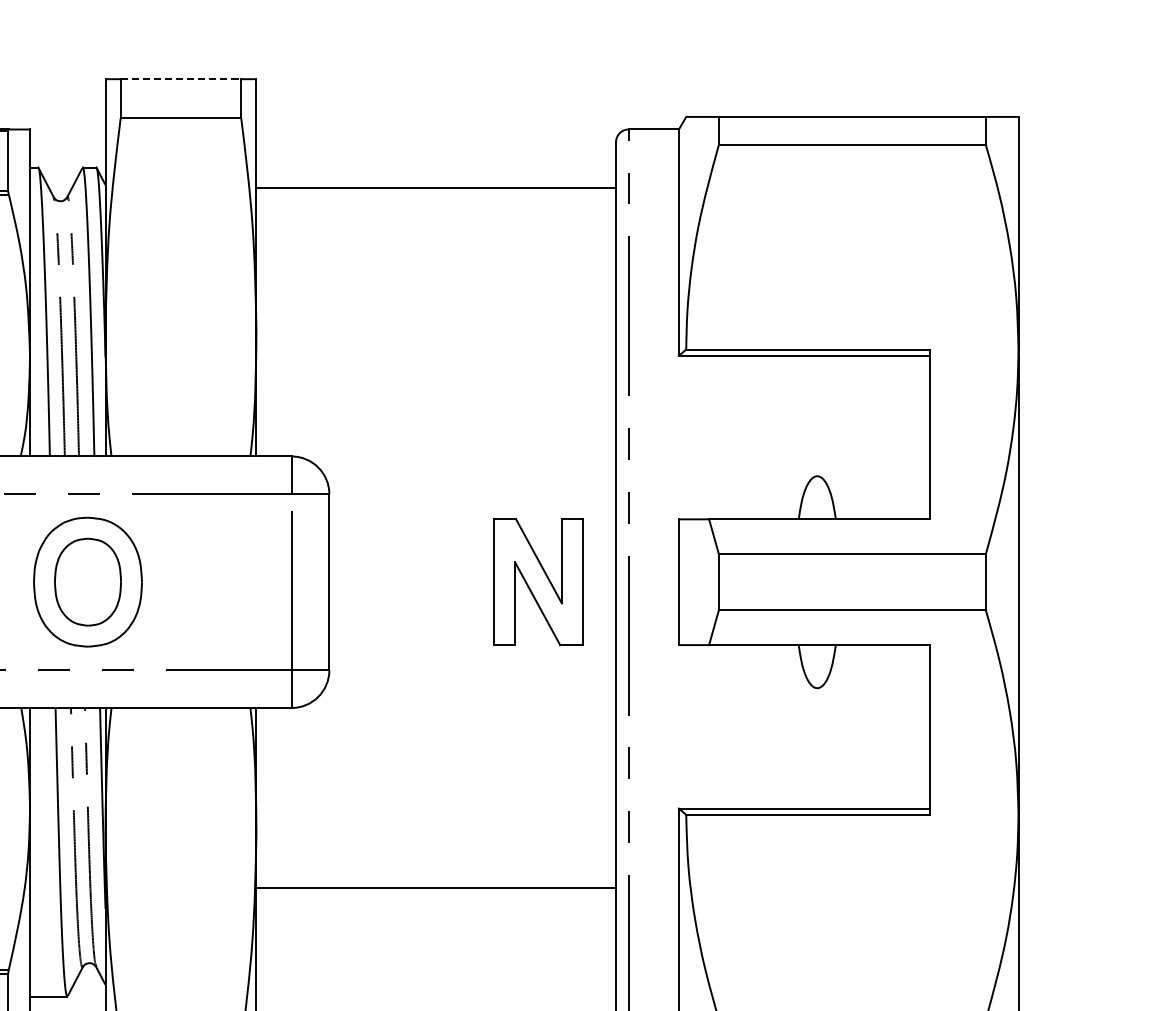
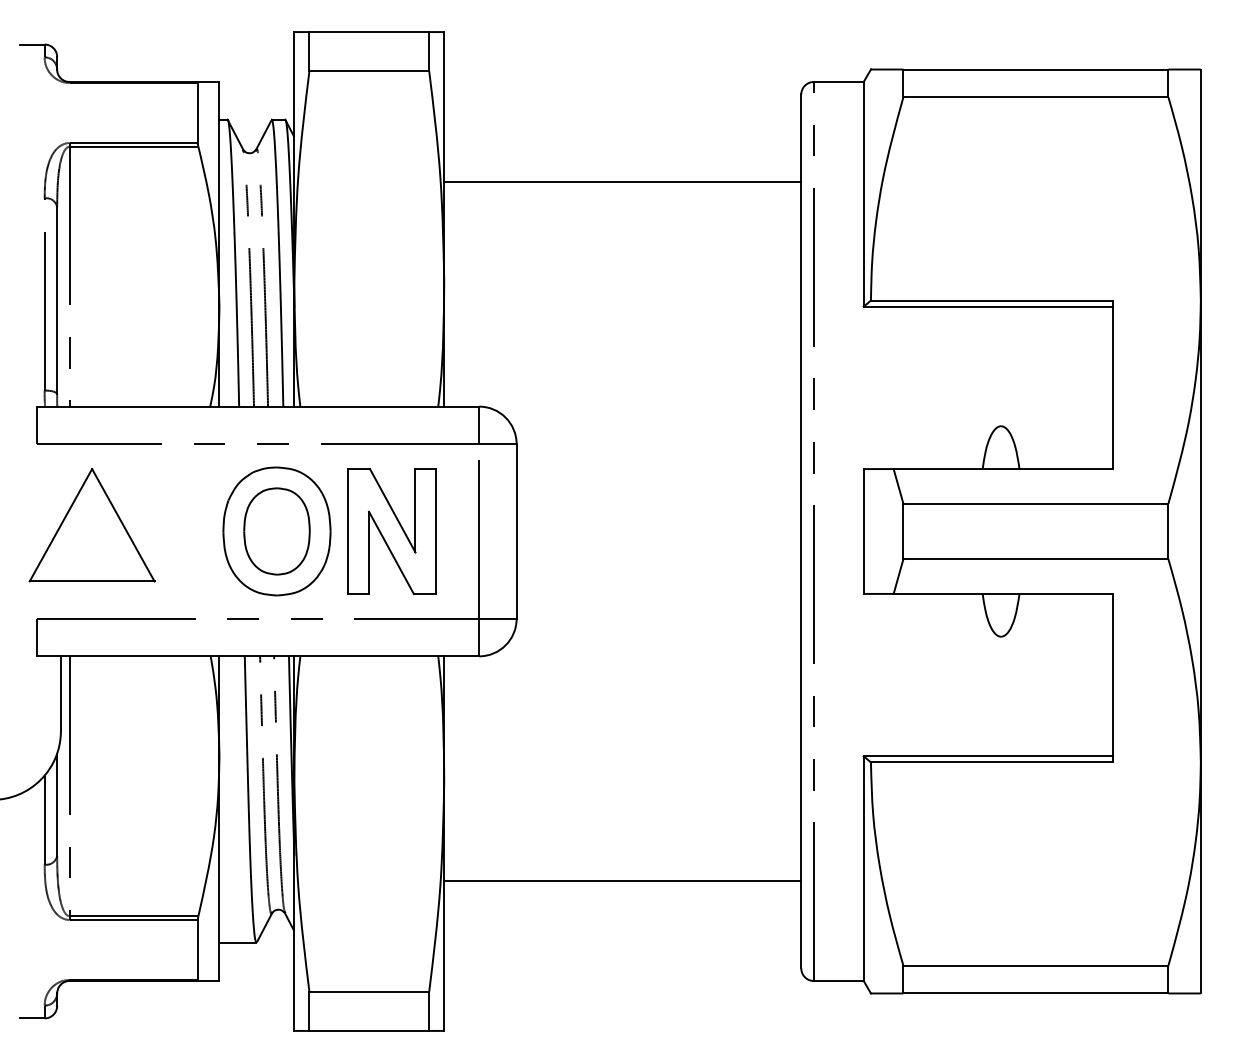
line: (181, 79) -> (369, 32), dashed -> solid
line: (435, 187) -> (622, 181), moved
part: (537, 582) -> (391, 531), moved
line: (435, 888) -> (622, 881), moved

